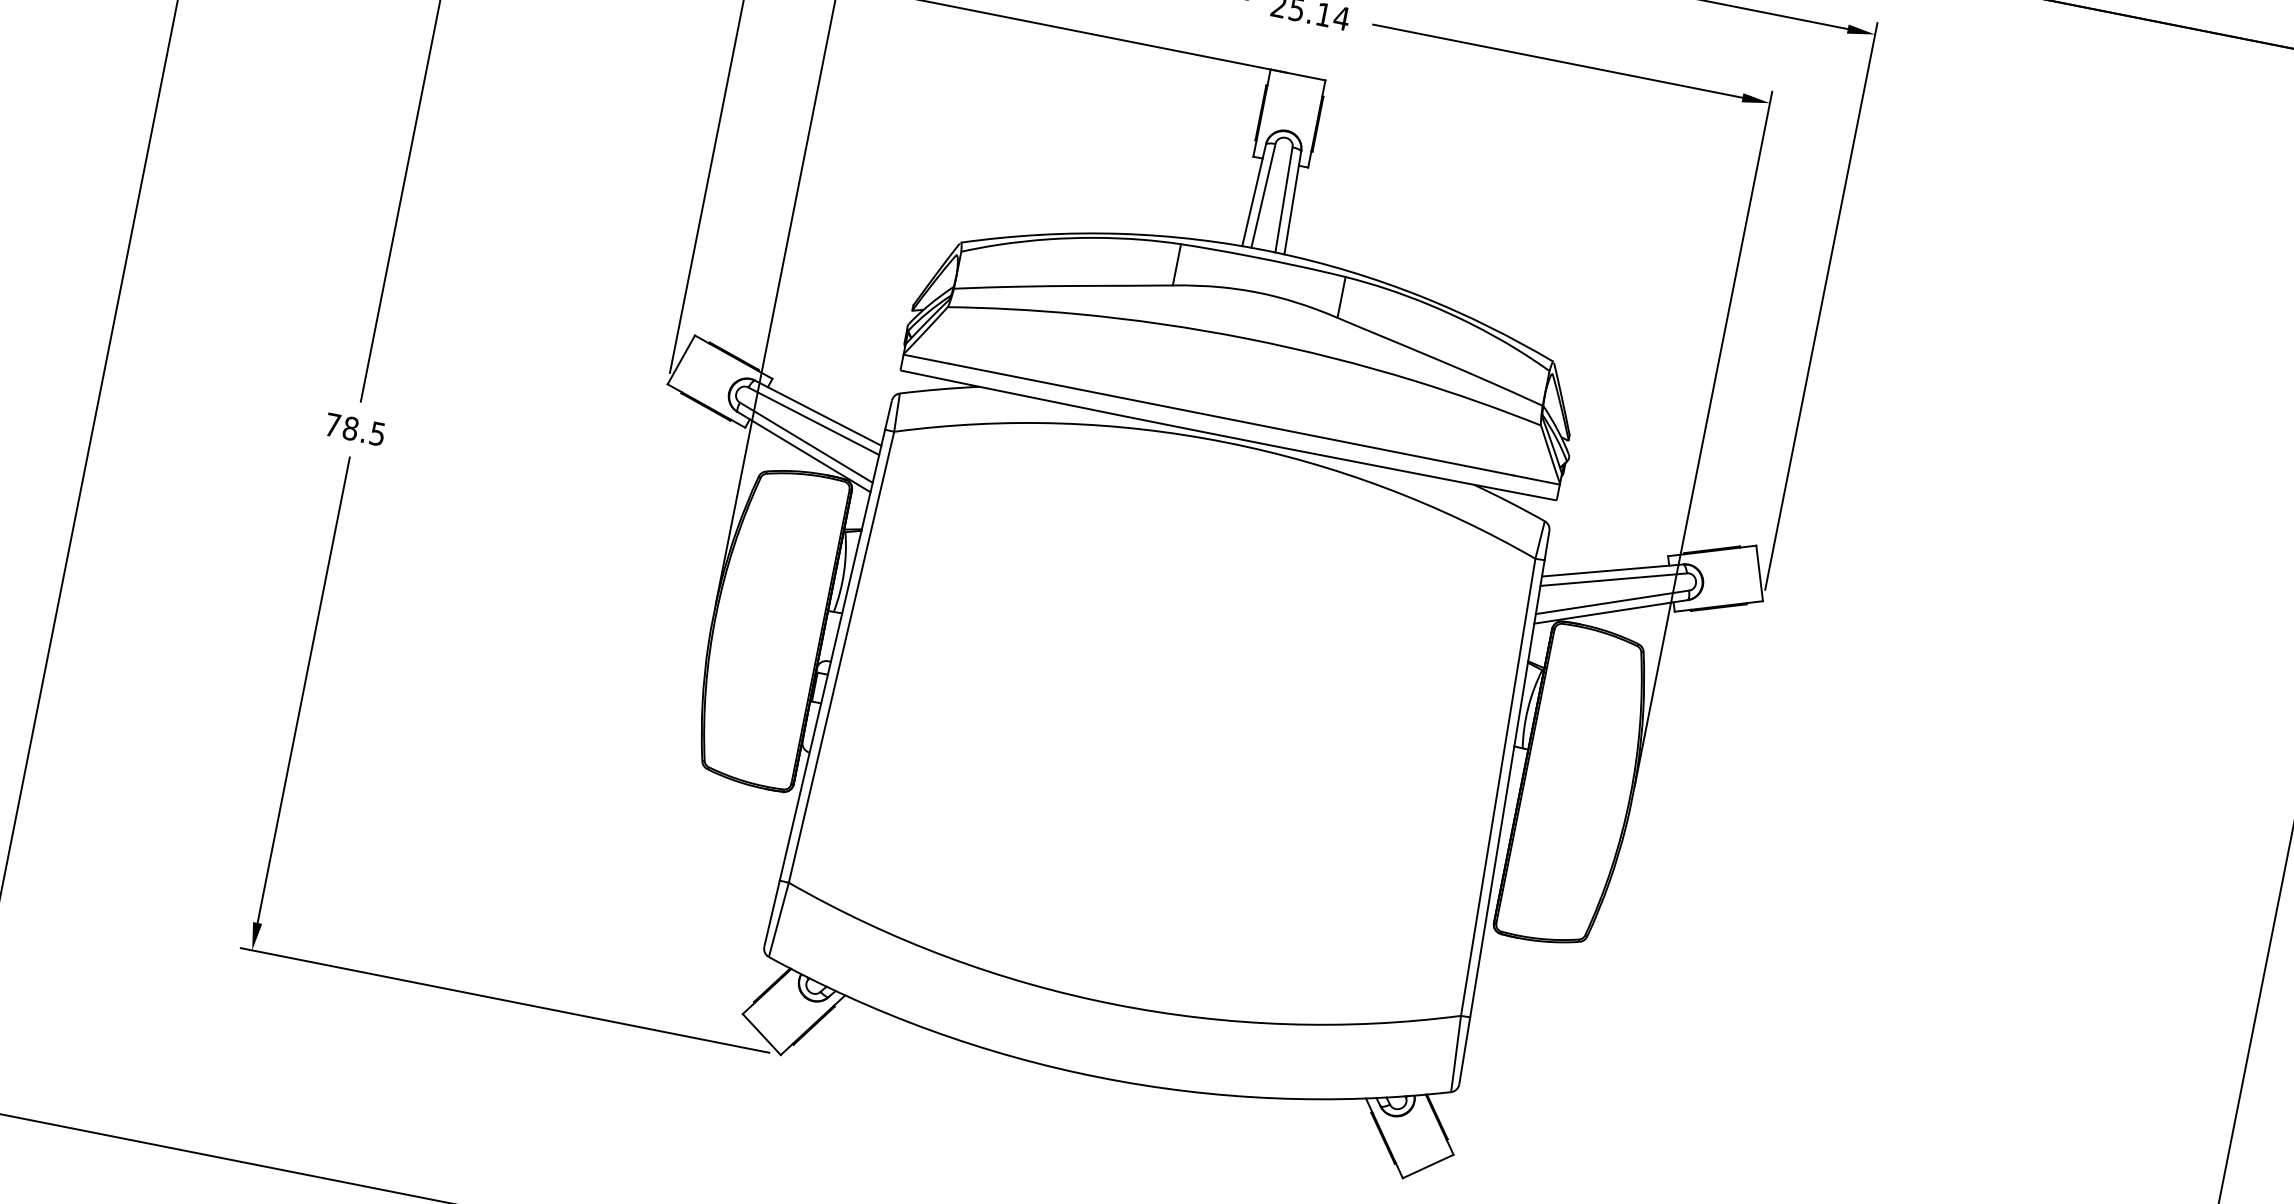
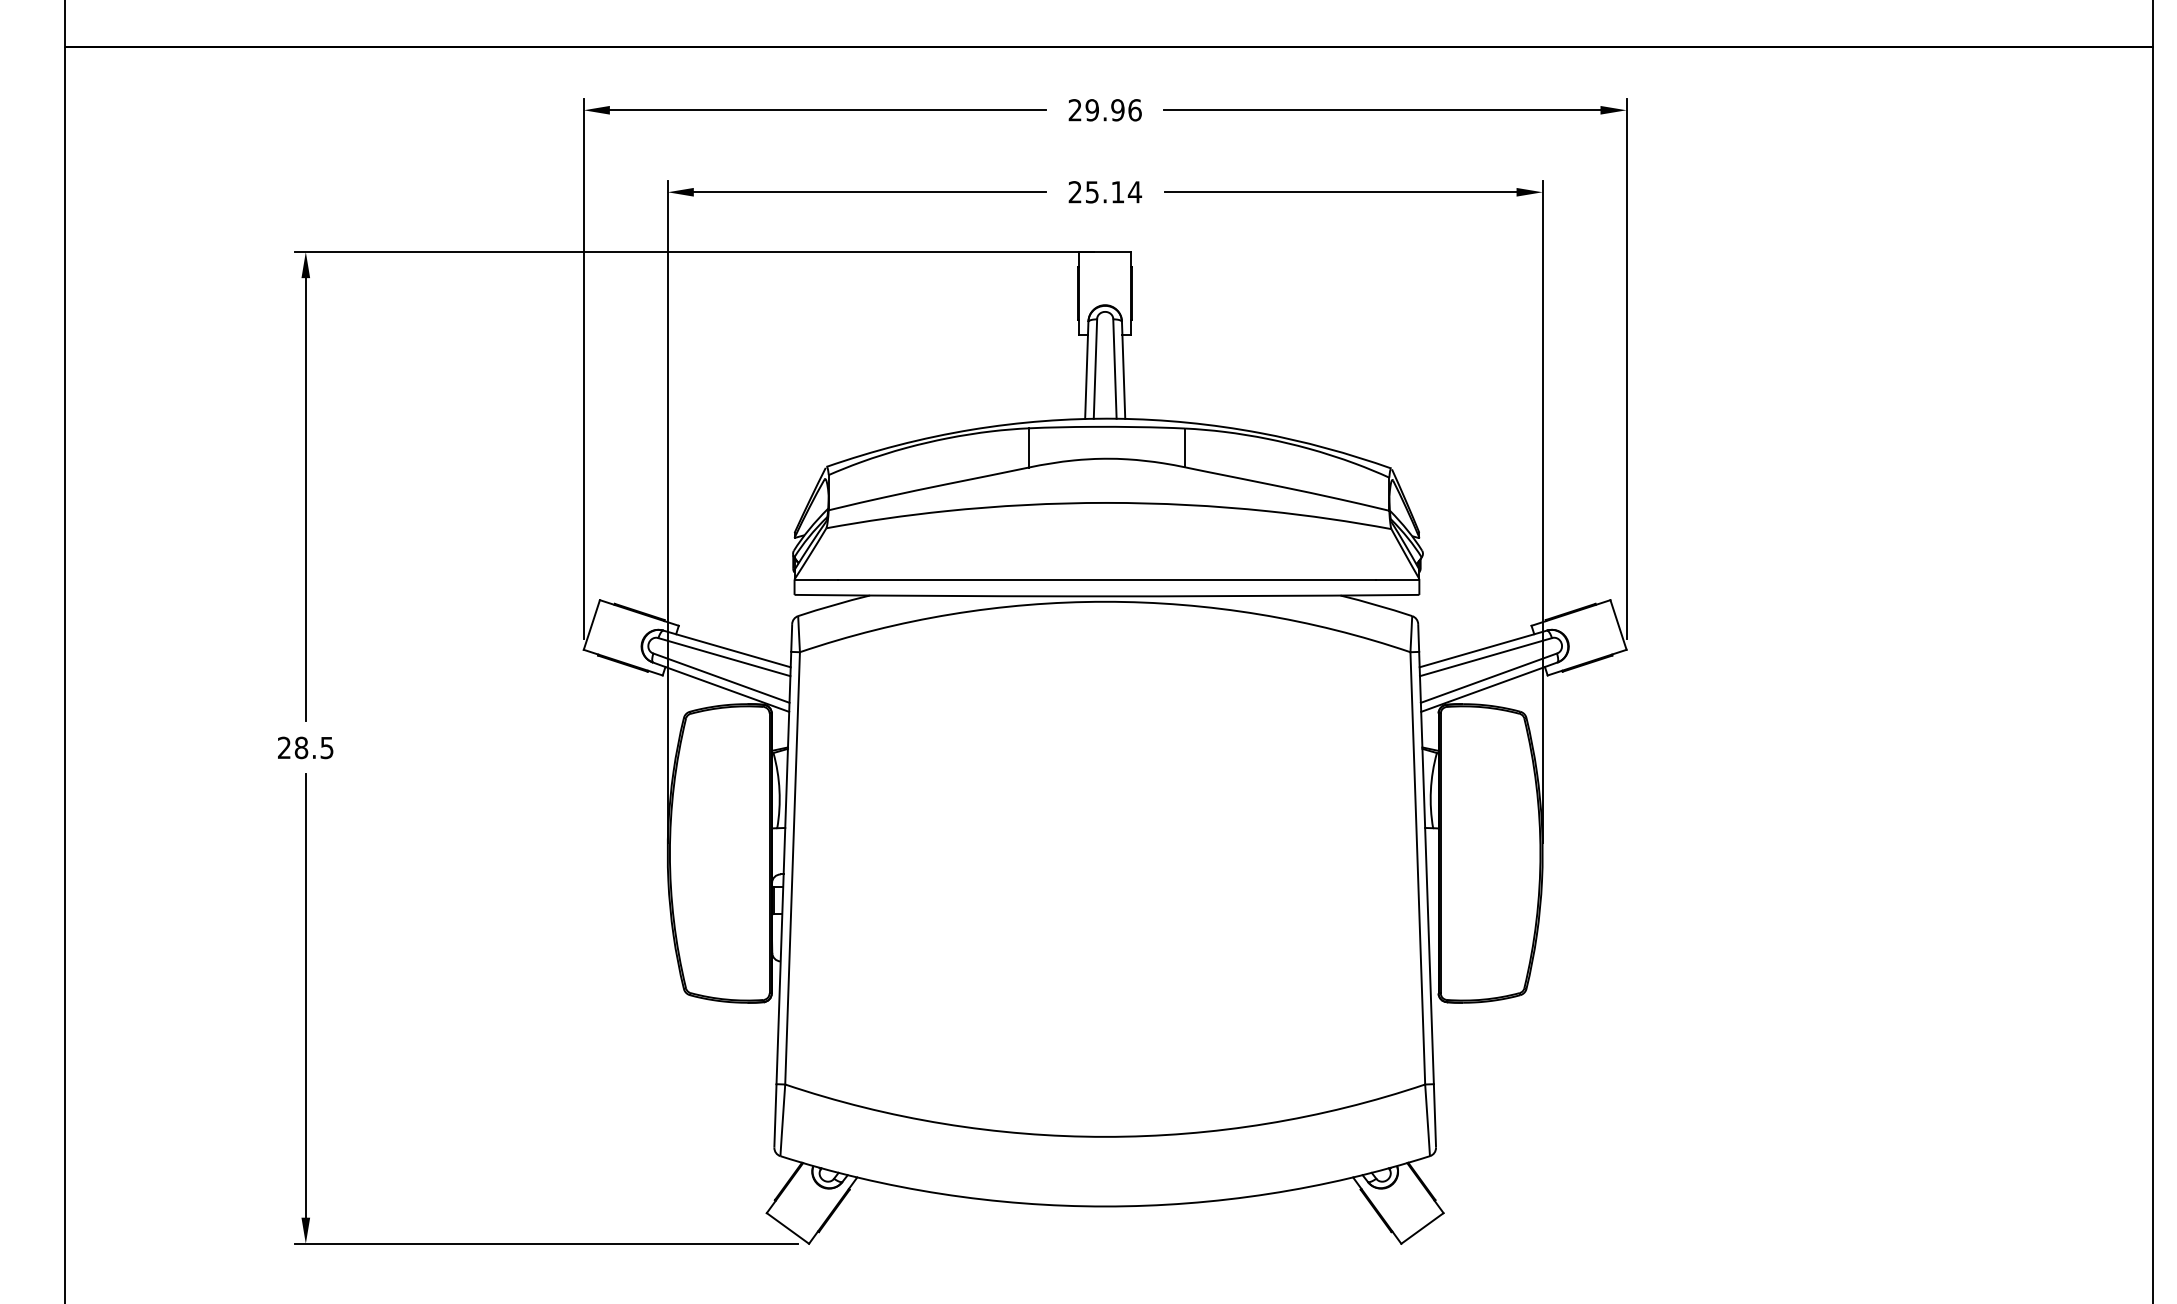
text: (333, 424) -> (284, 747), 78.5 -> 28.5

